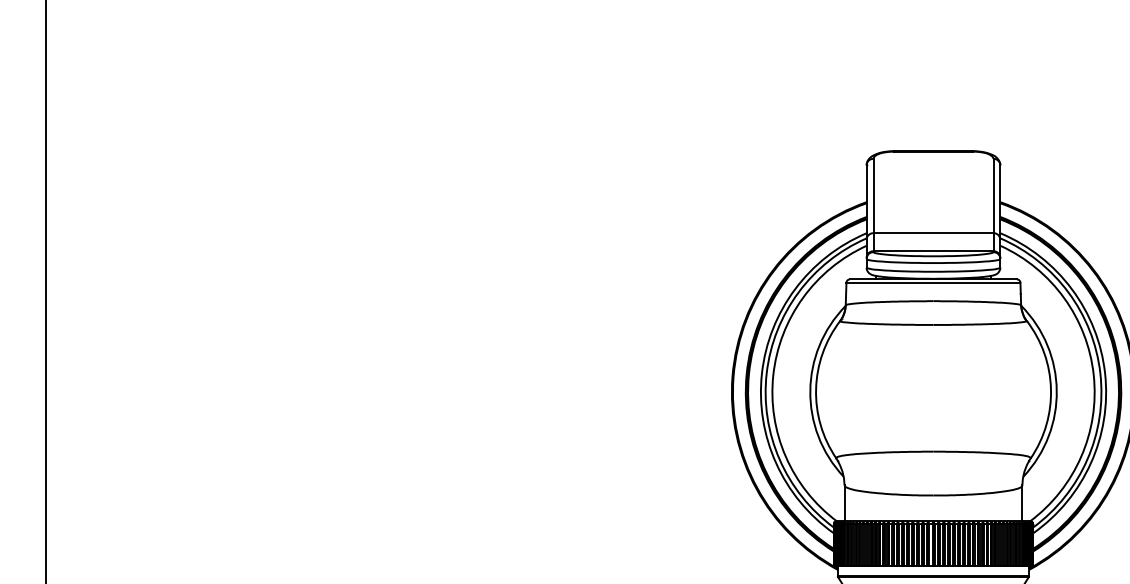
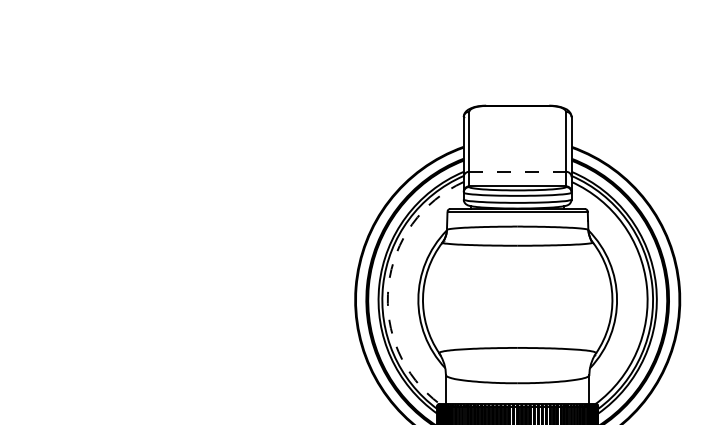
line: (933, 233) -> (517, 172), solid -> dashed
arc: (773, 375) -> (388, 286), solid -> dashed

